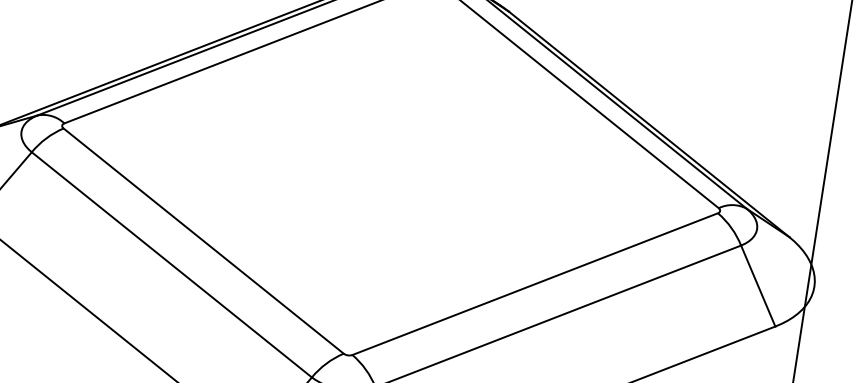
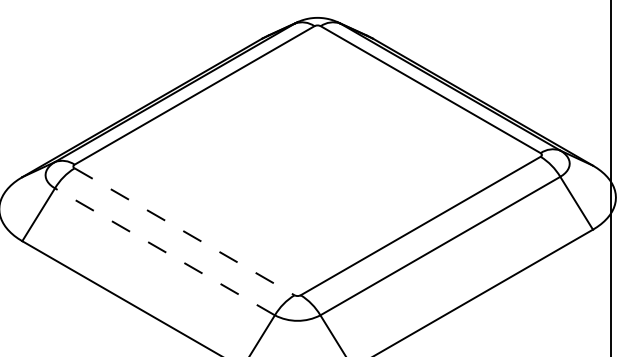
line: (203, 240) -> (184, 231), solid -> dashed
line: (171, 264) -> (164, 251), solid -> dashed

